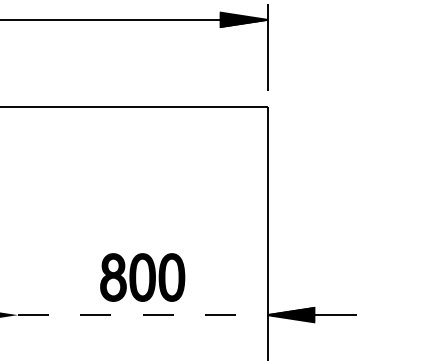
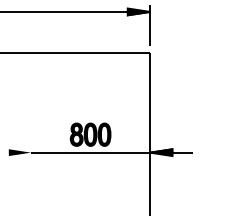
line: (142, 314) -> (90, 152), dashed -> solid

